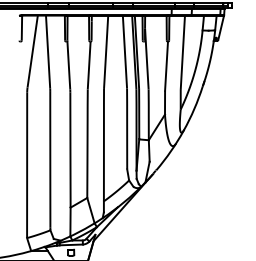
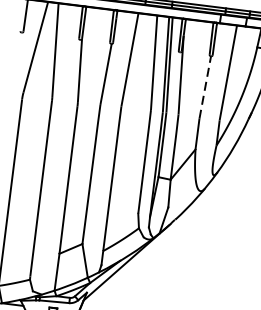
line: (166, 66) -> (205, 87), solid -> dashed

